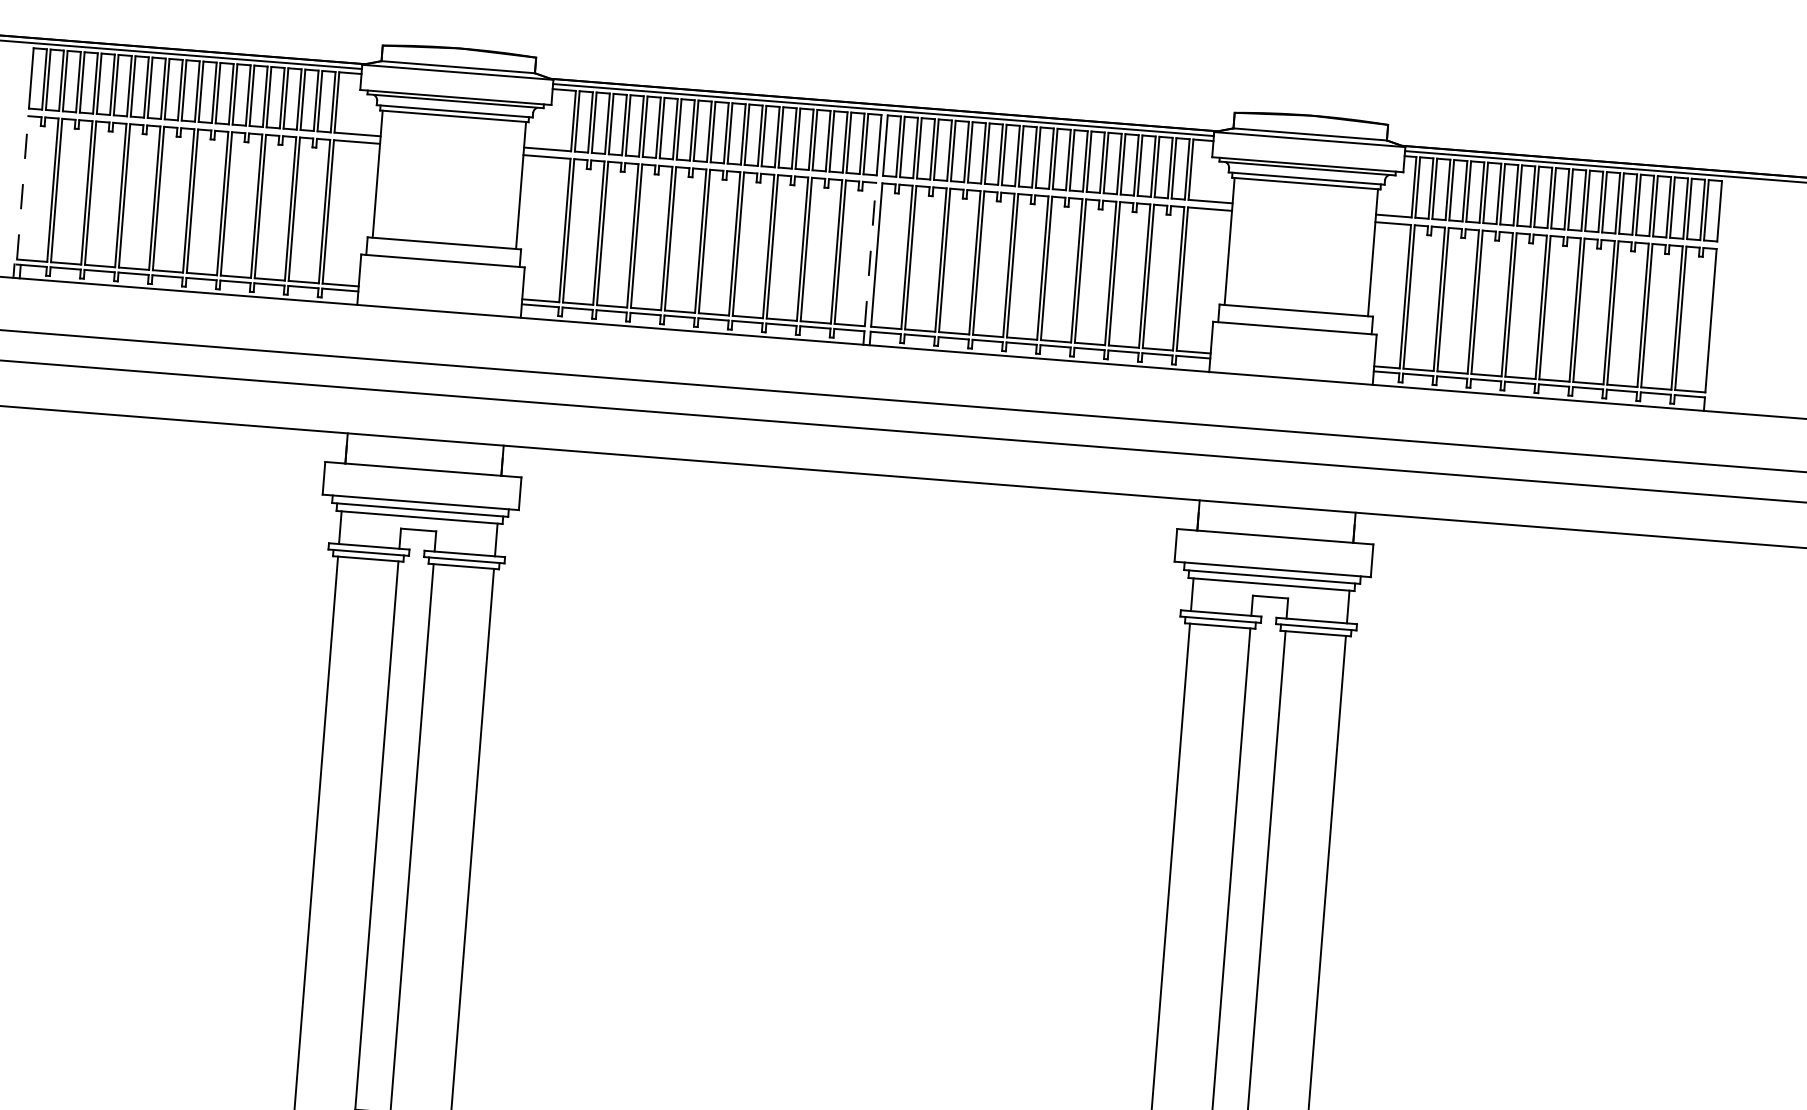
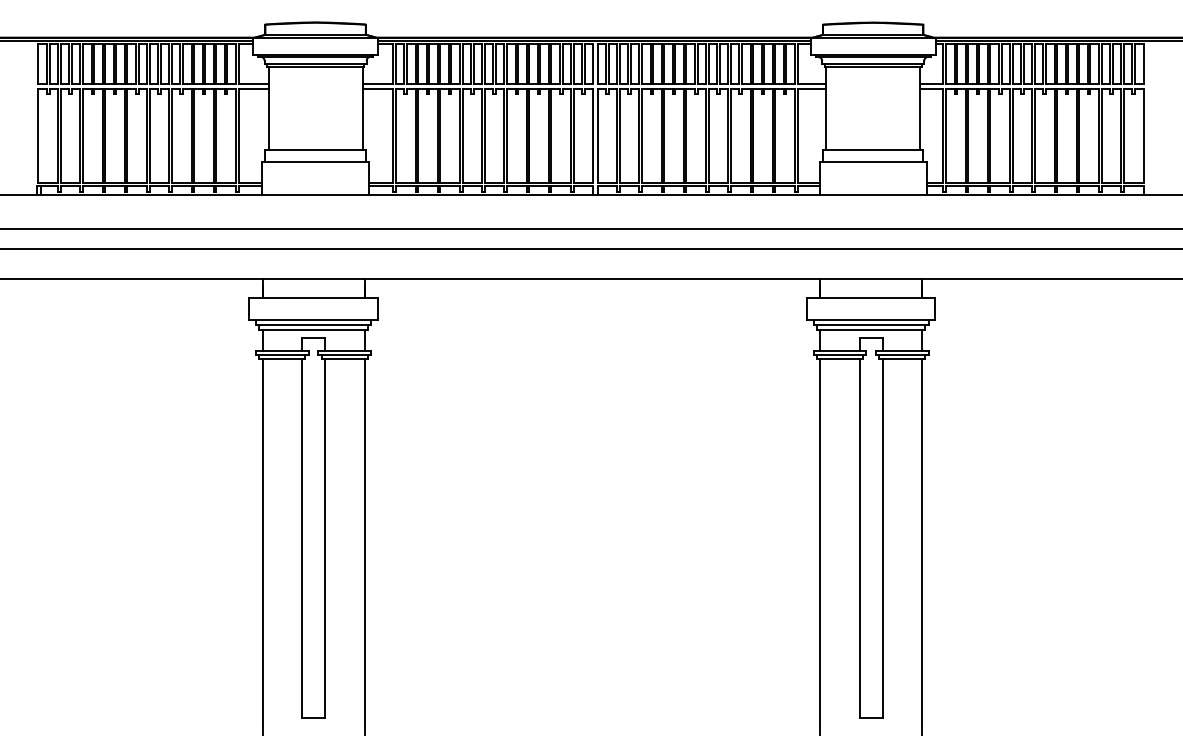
line: (22, 187) -> (38, 135), dashed -> solid
line: (870, 254) -> (593, 135), dashed -> solid

